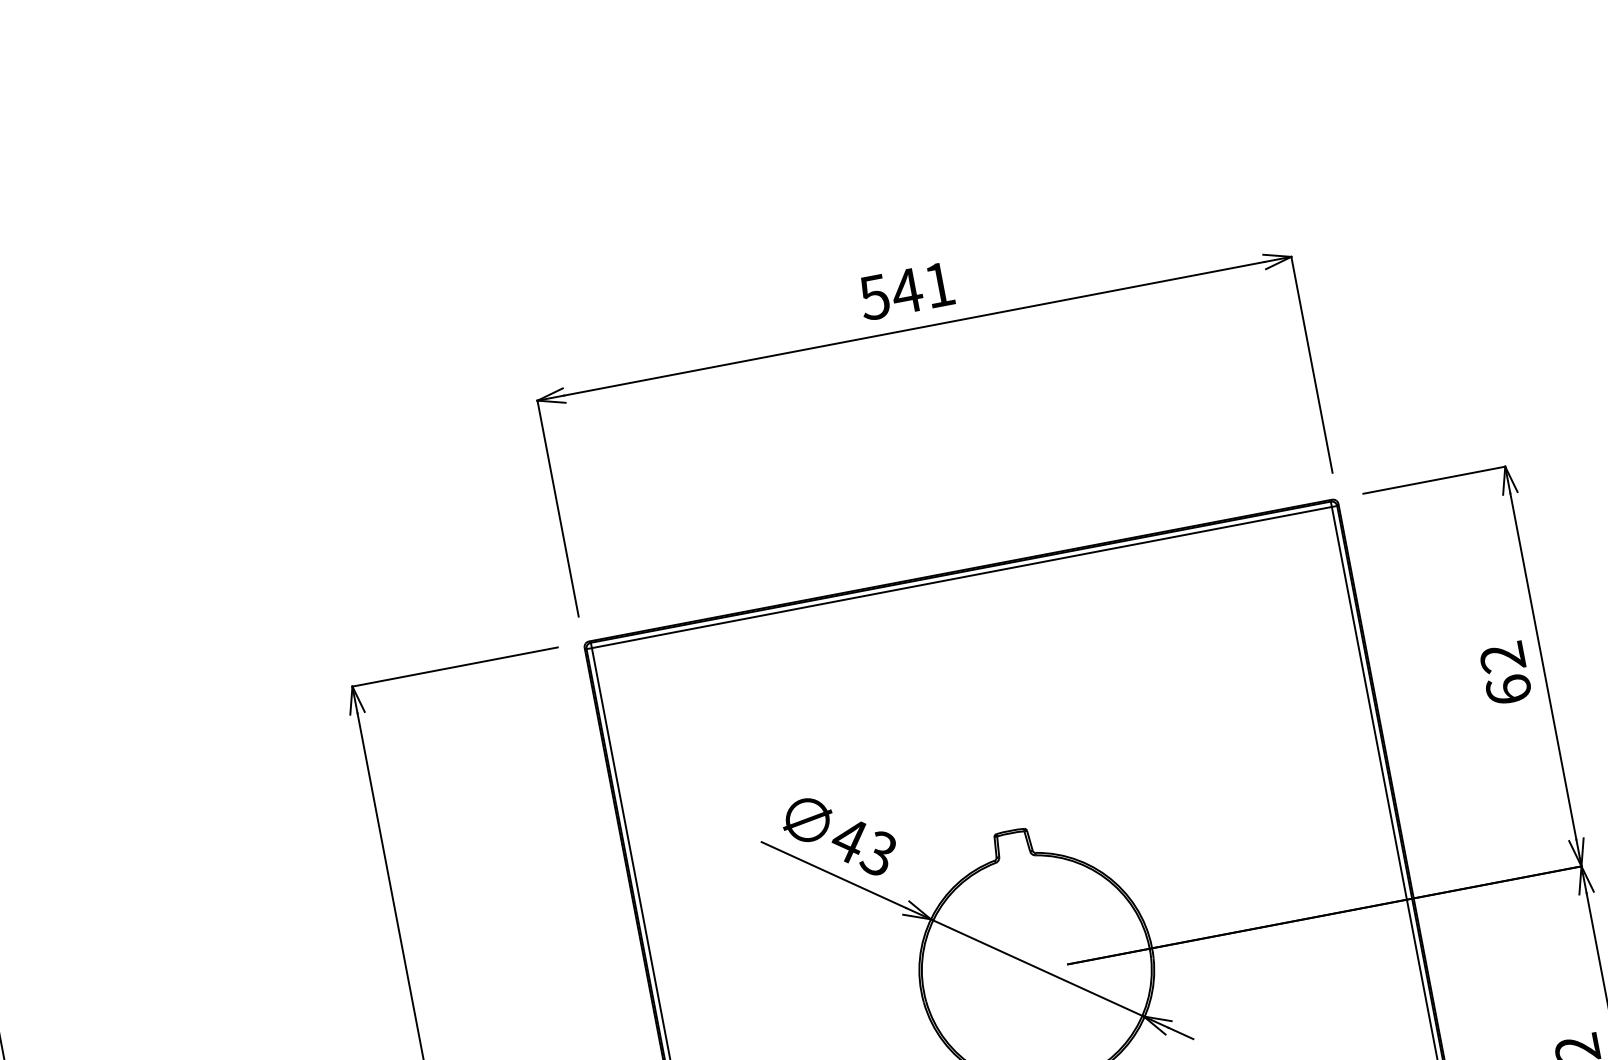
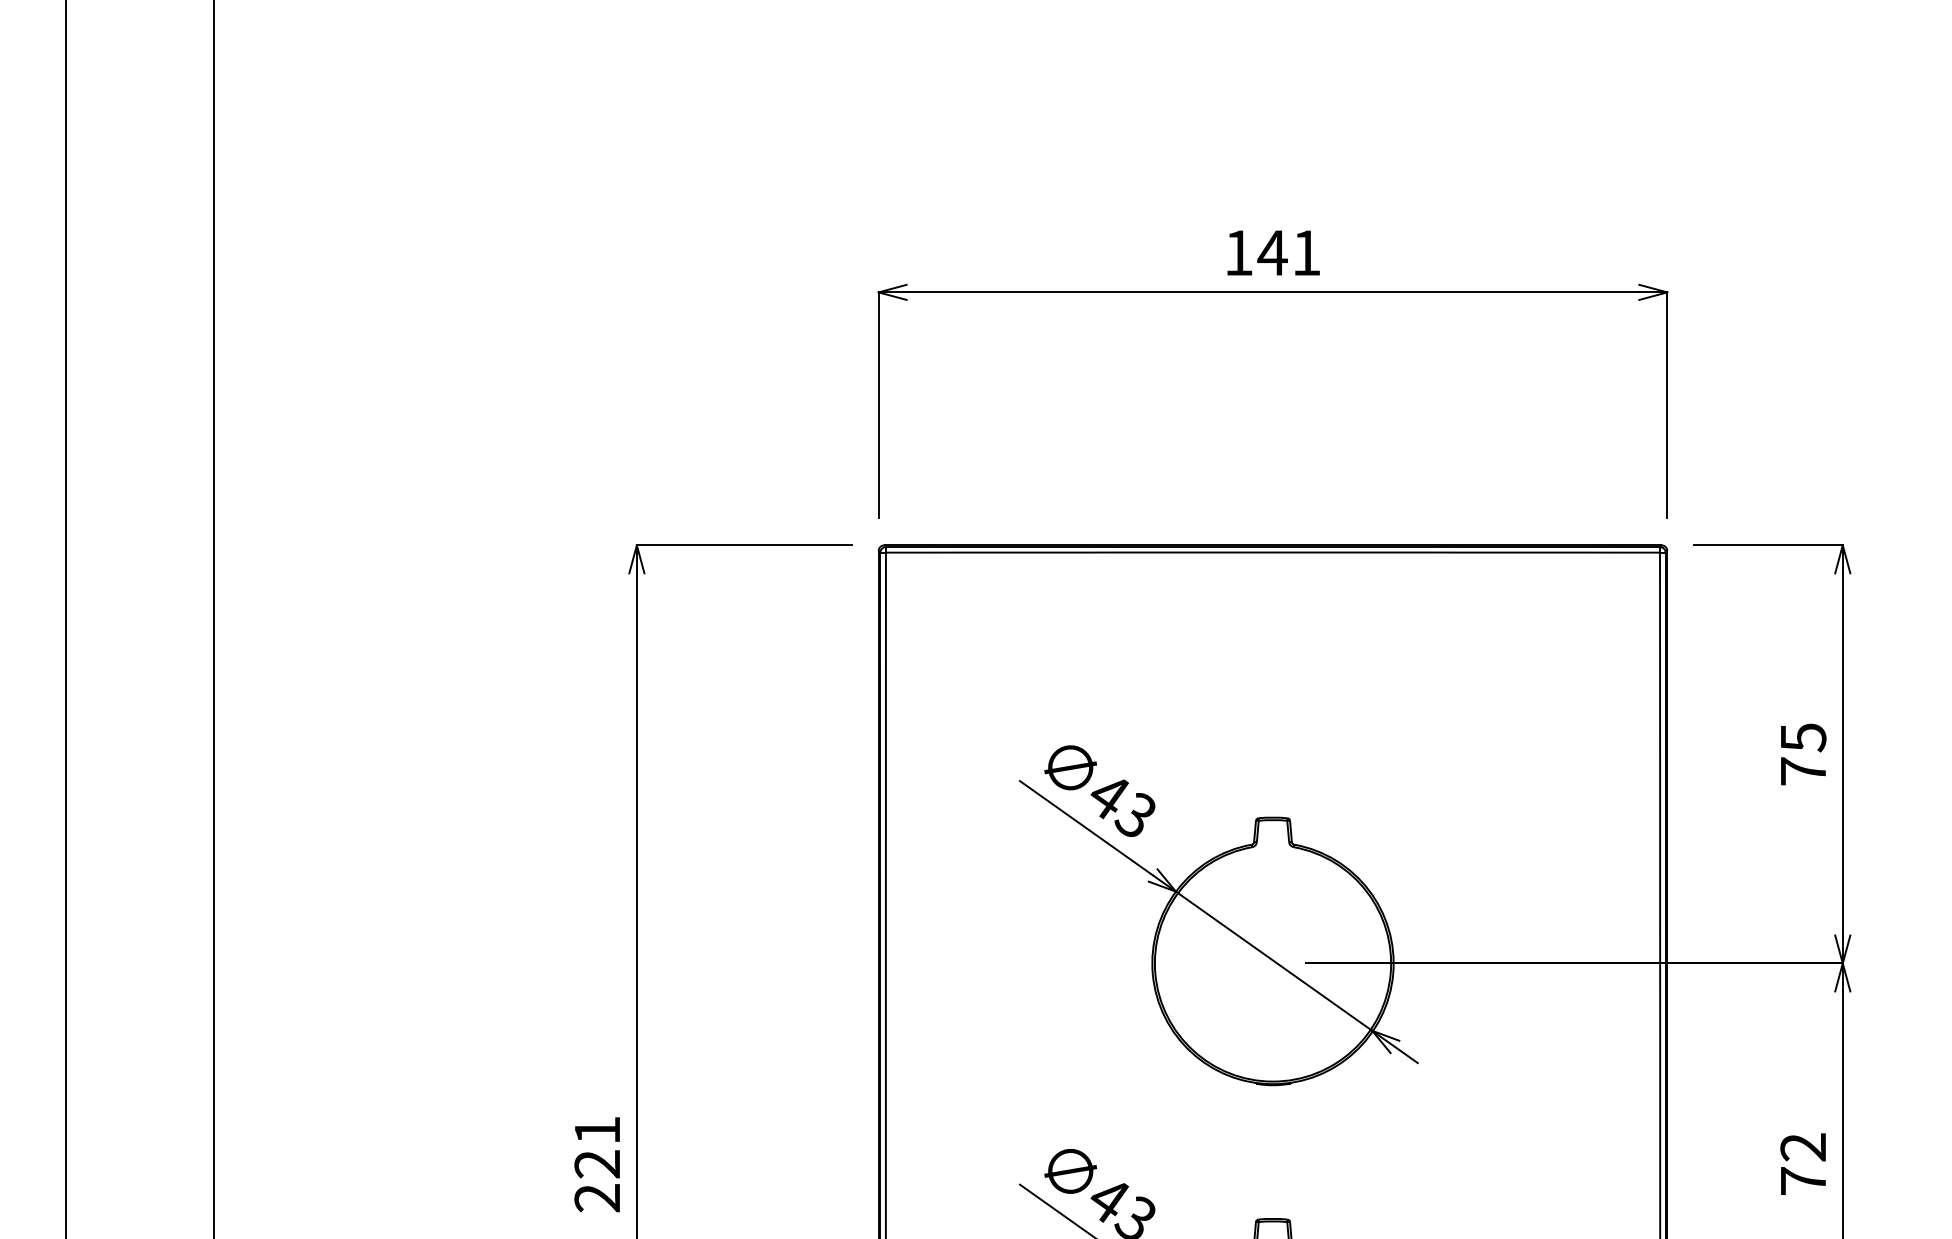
text: (874, 297) -> (1238, 253), 541 -> 141
text: (1505, 673) -> (1803, 754), 62 -> 75

